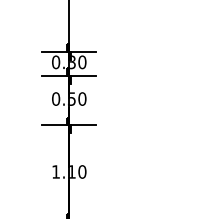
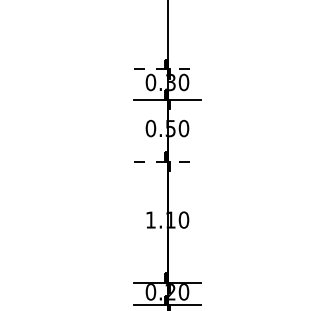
line: (69, 52) -> (167, 69), solid -> dashed
line: (69, 125) -> (167, 161), solid -> dashed

